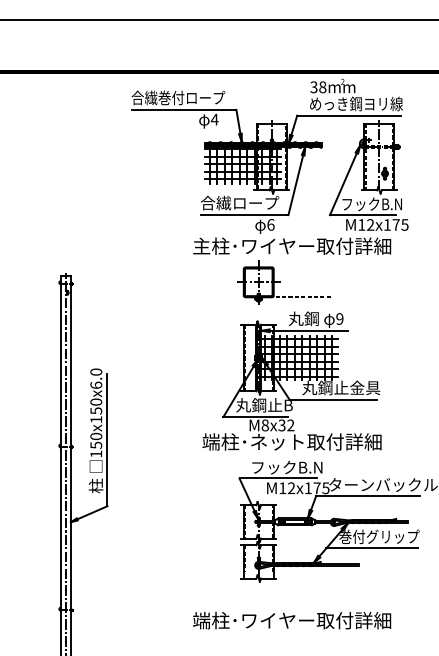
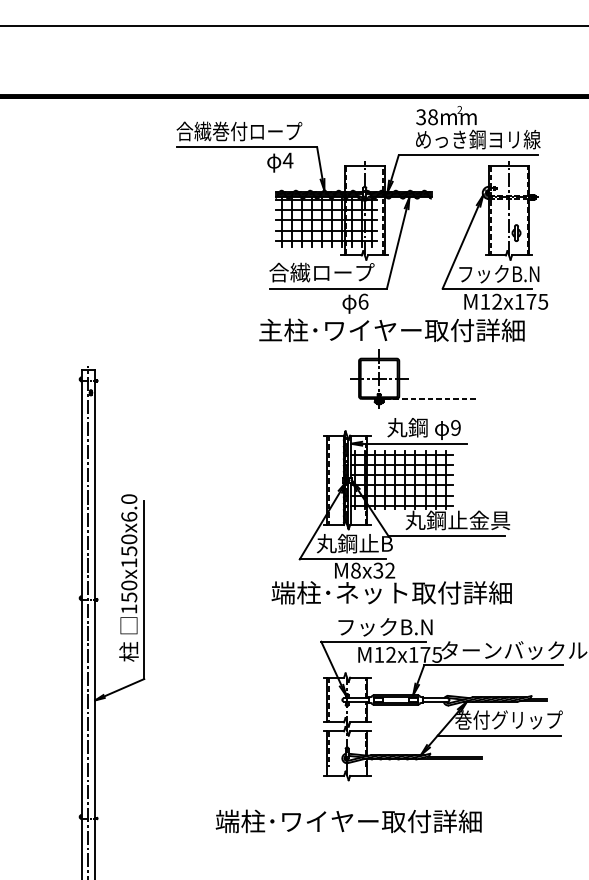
part: (283, 282) -> (412, 378), moved
text: (291, 620) -> (348, 821), moved

